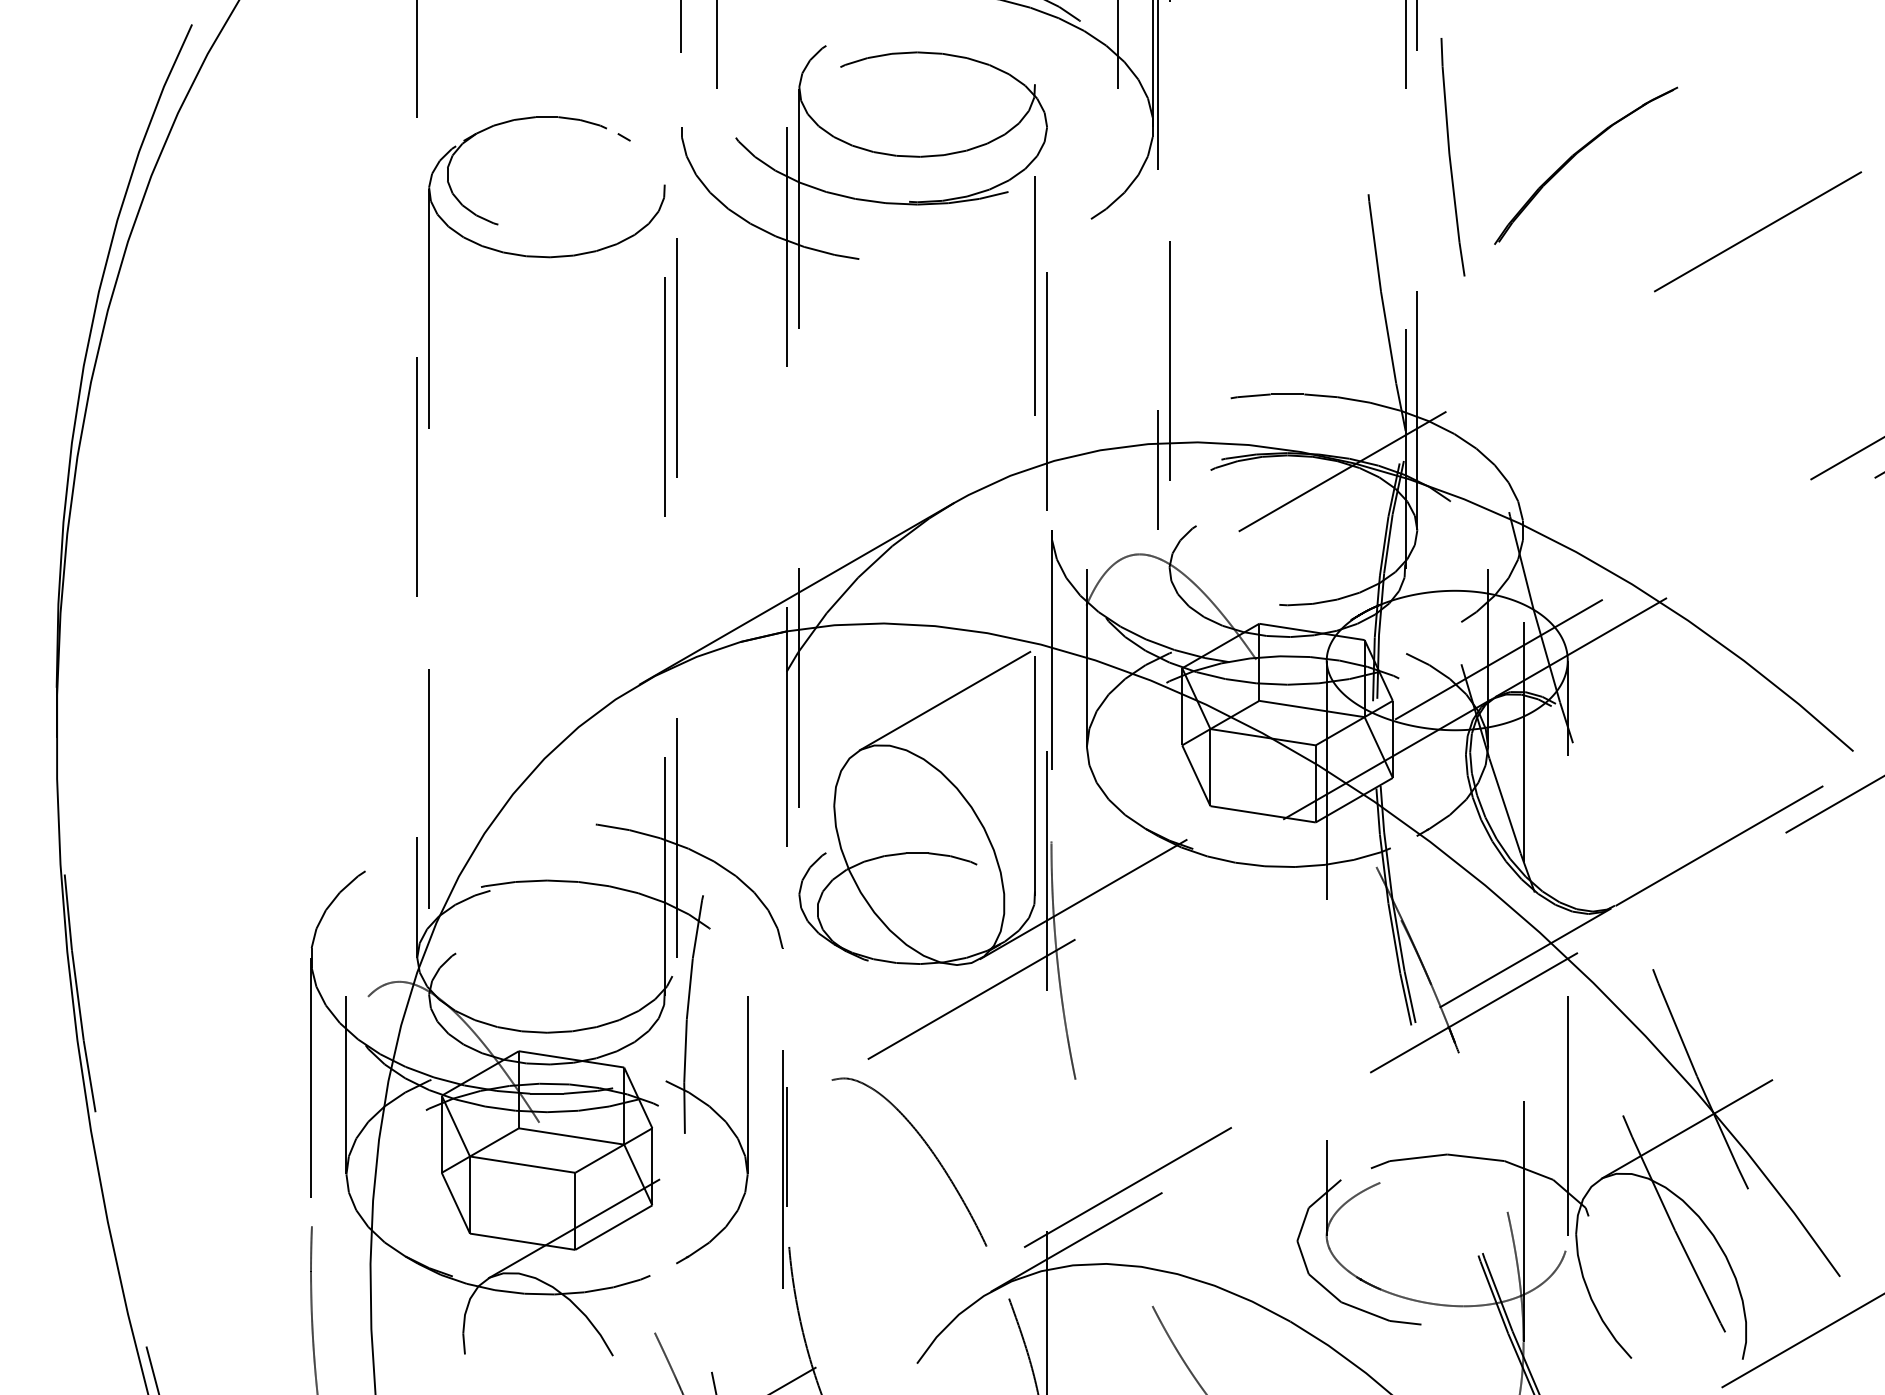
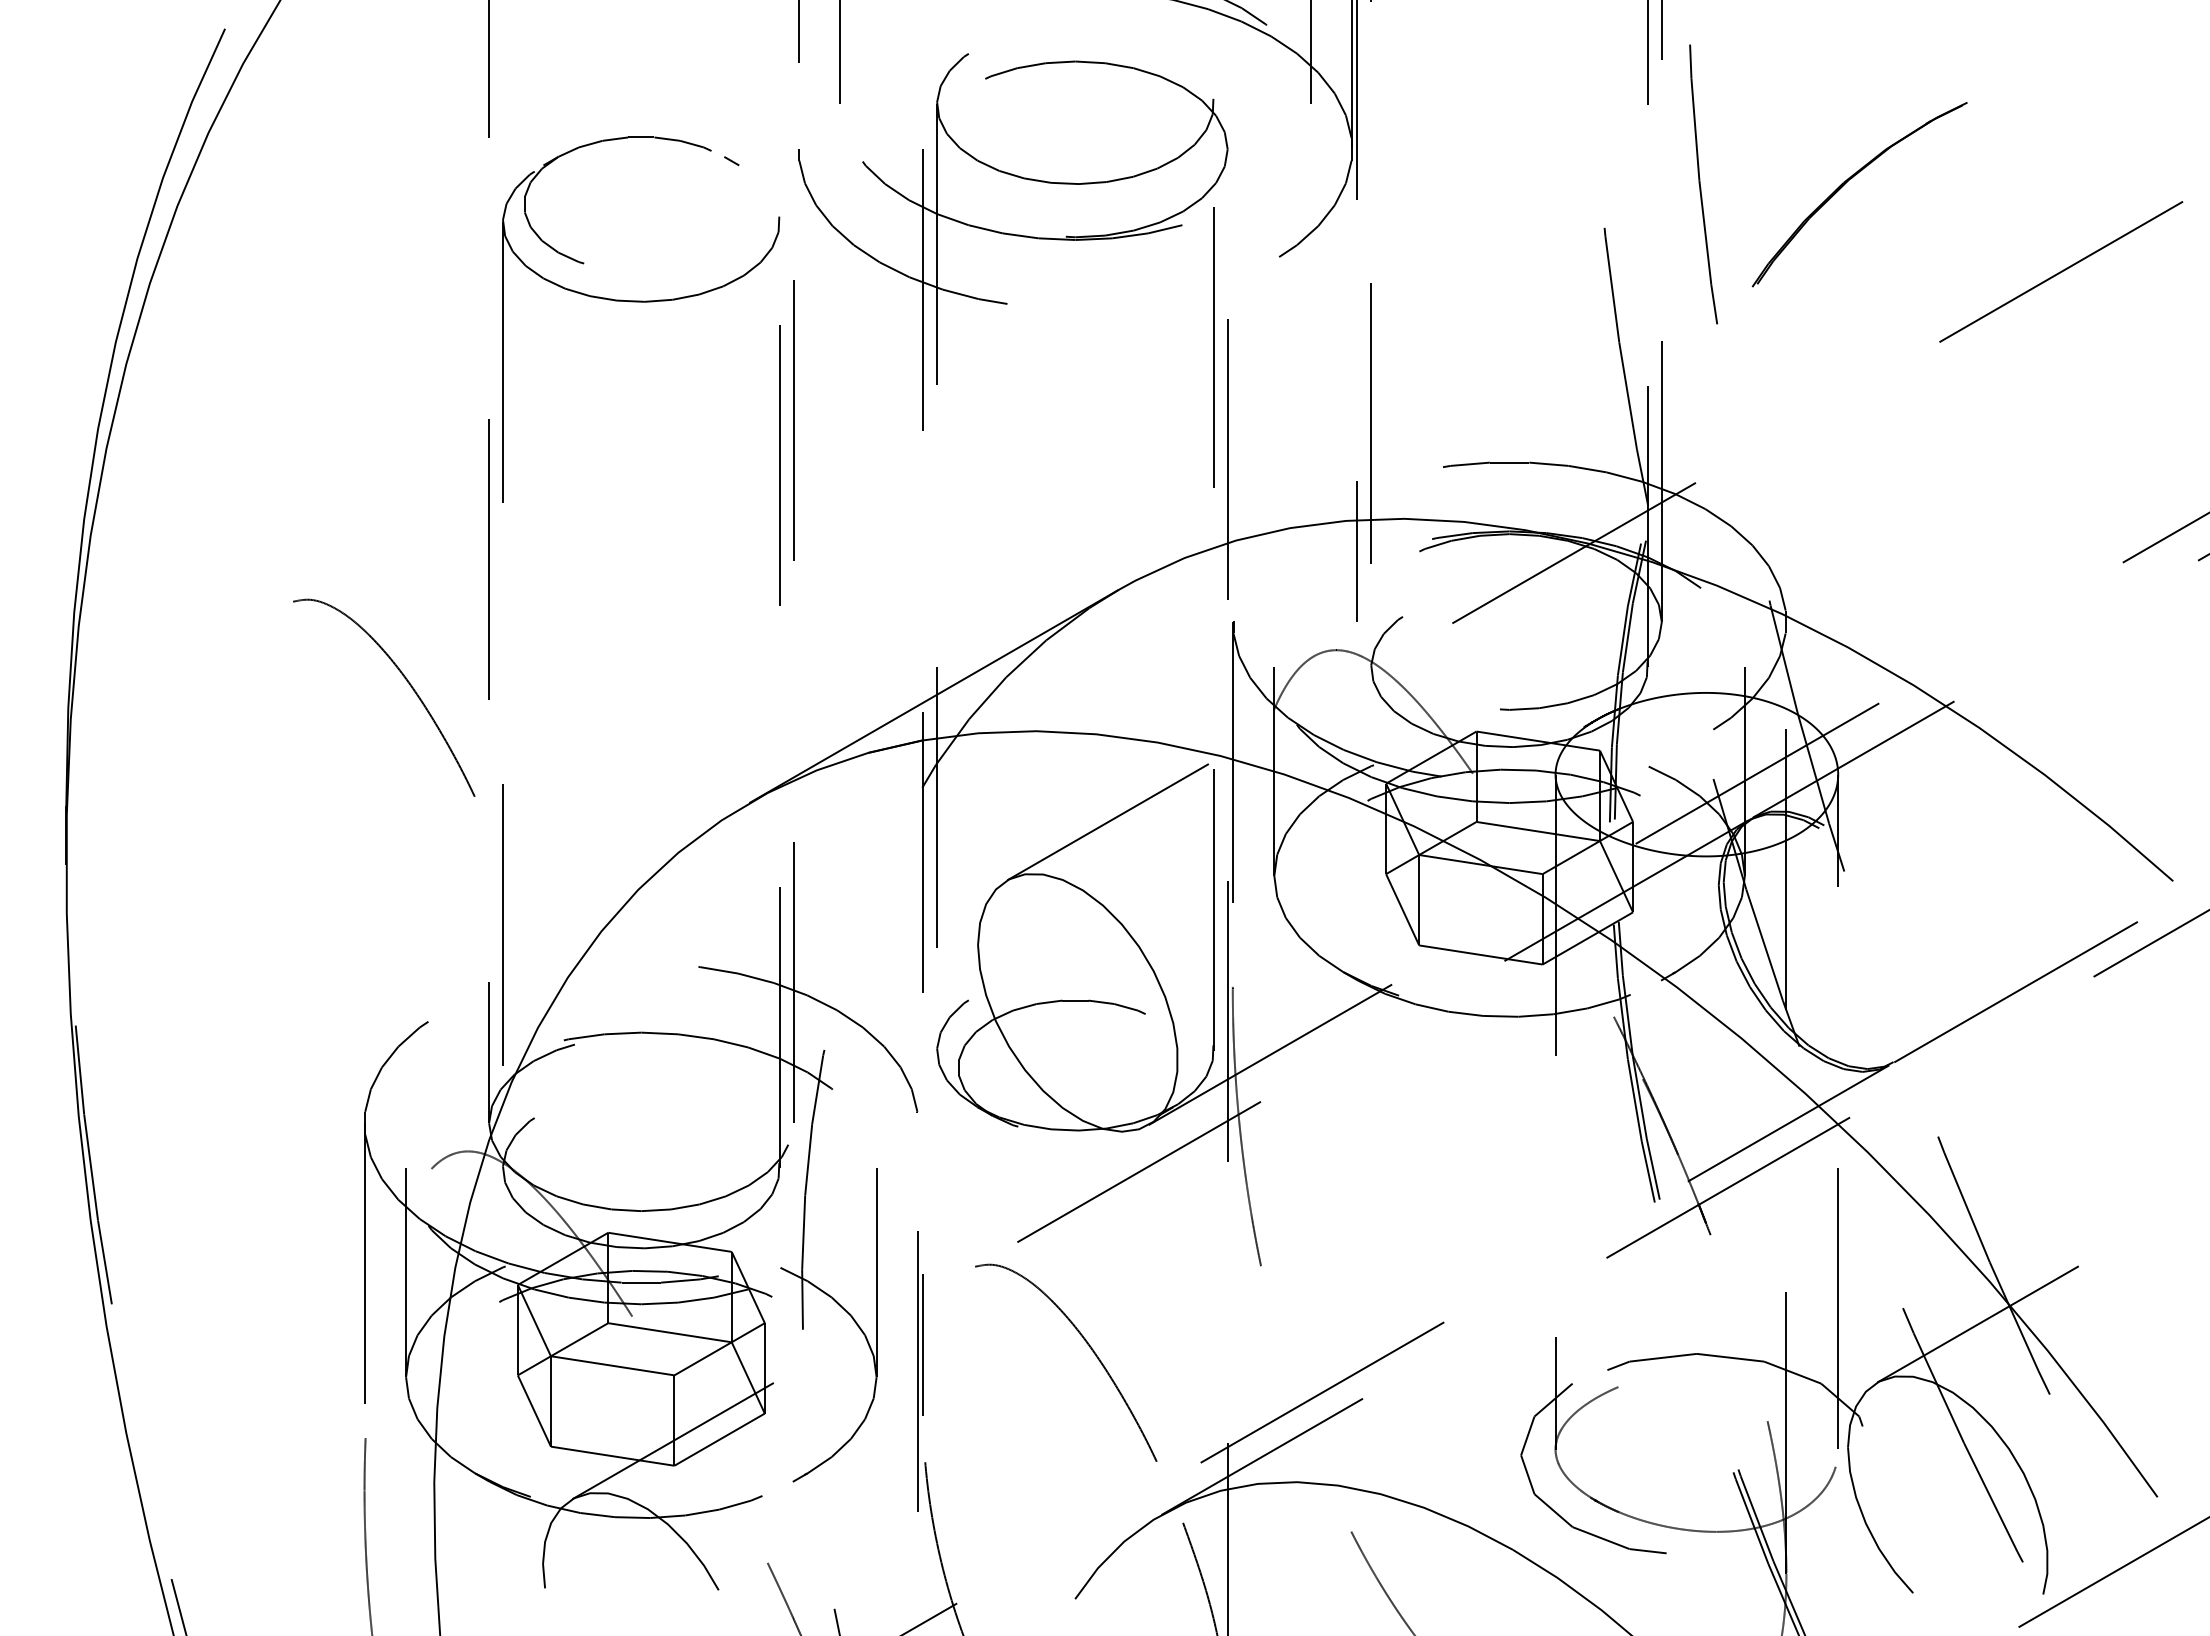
curve: (346, 581) -> (406, 681), added

